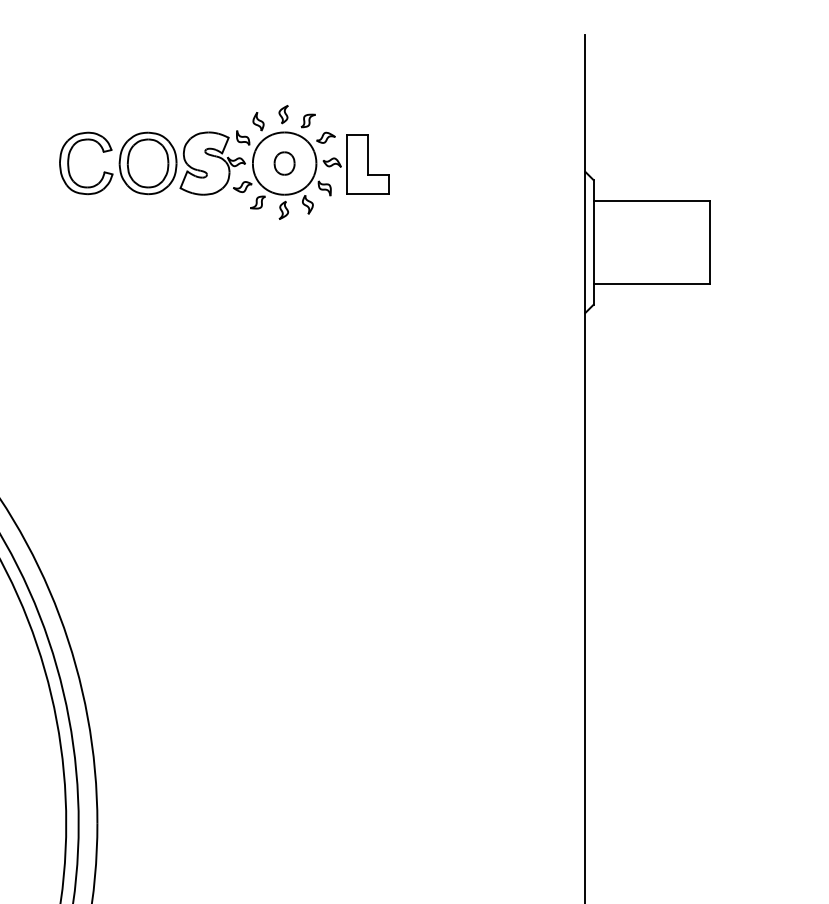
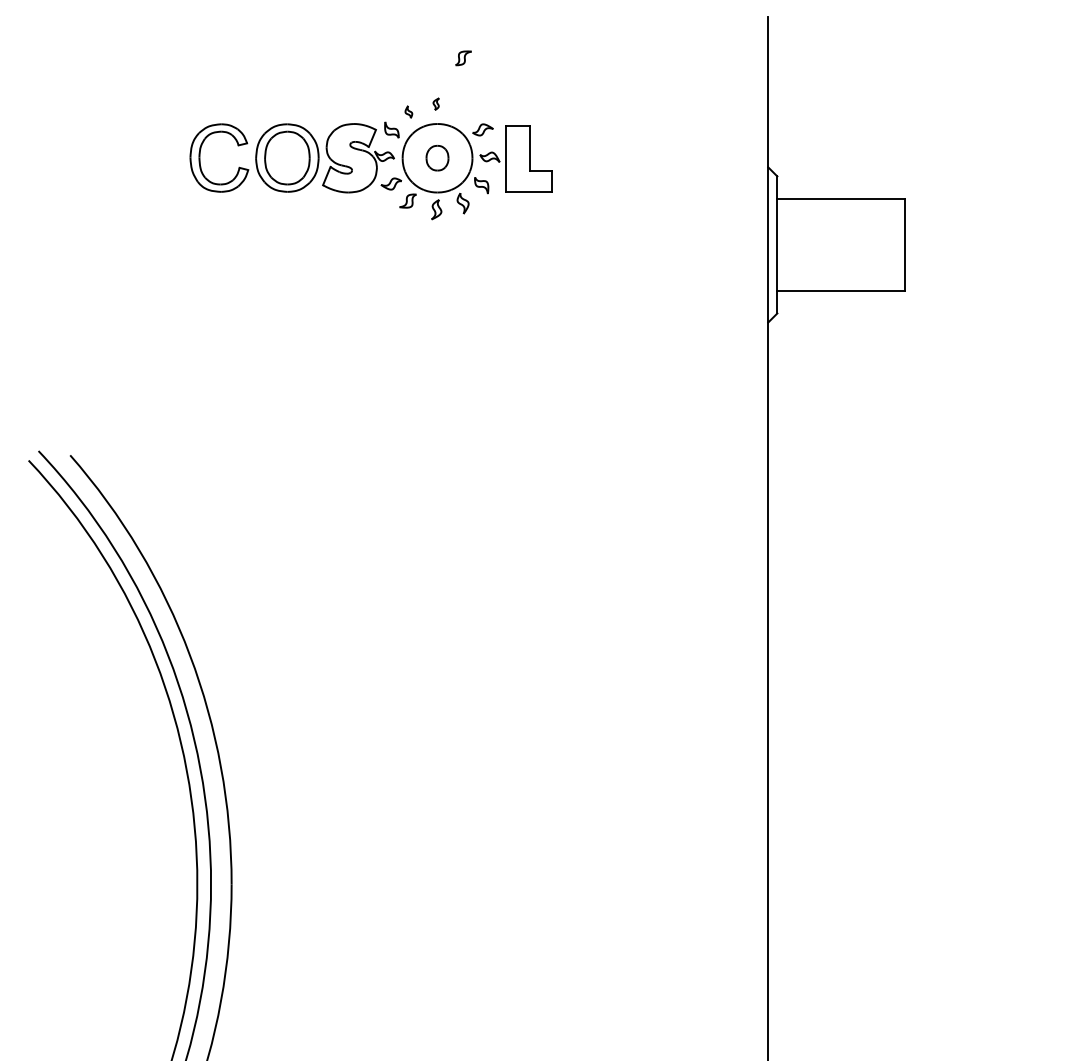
part: (282, 113) -> (435, 103), size x0.6
part: (258, 121) -> (408, 111), size x0.6
part: (308, 121) -> (463, 58), moved

